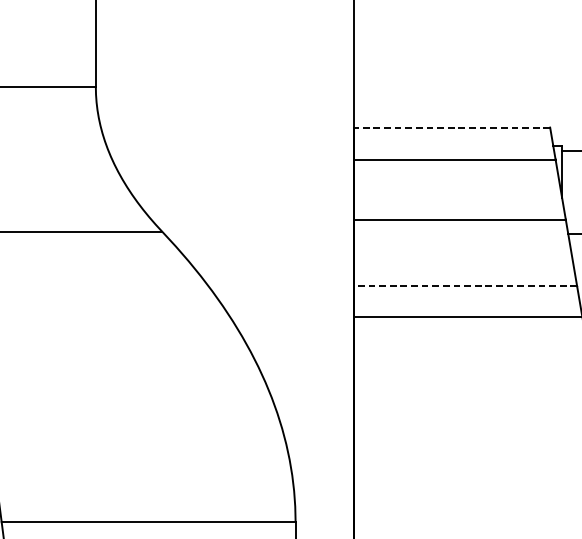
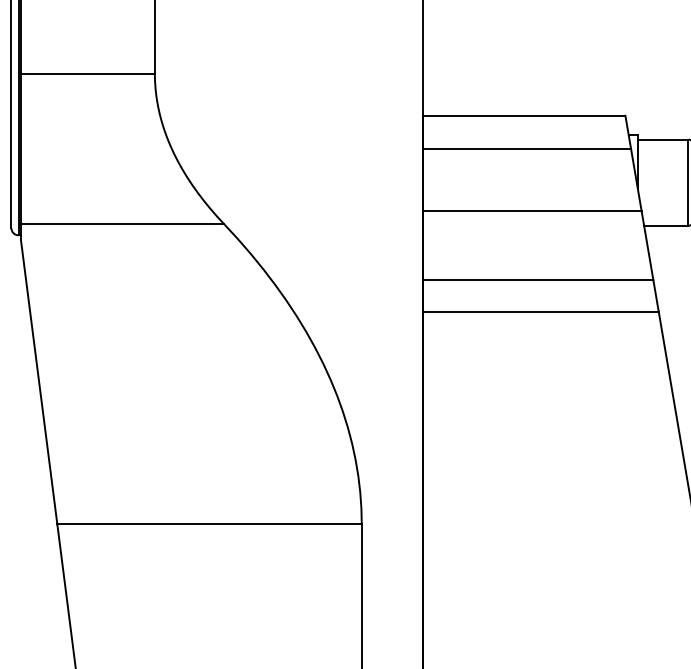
line: (451, 127) -> (523, 115), dashed -> solid
line: (465, 286) -> (537, 280), dashed -> solid

